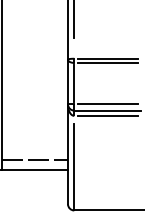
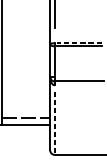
line: (107, 58) -> (79, 43), solid -> dashed
line: (107, 104) -> (79, 76), removed
line: (107, 115) -> (79, 85), removed
line: (74, 167) -> (54, 123), solid -> dashed

